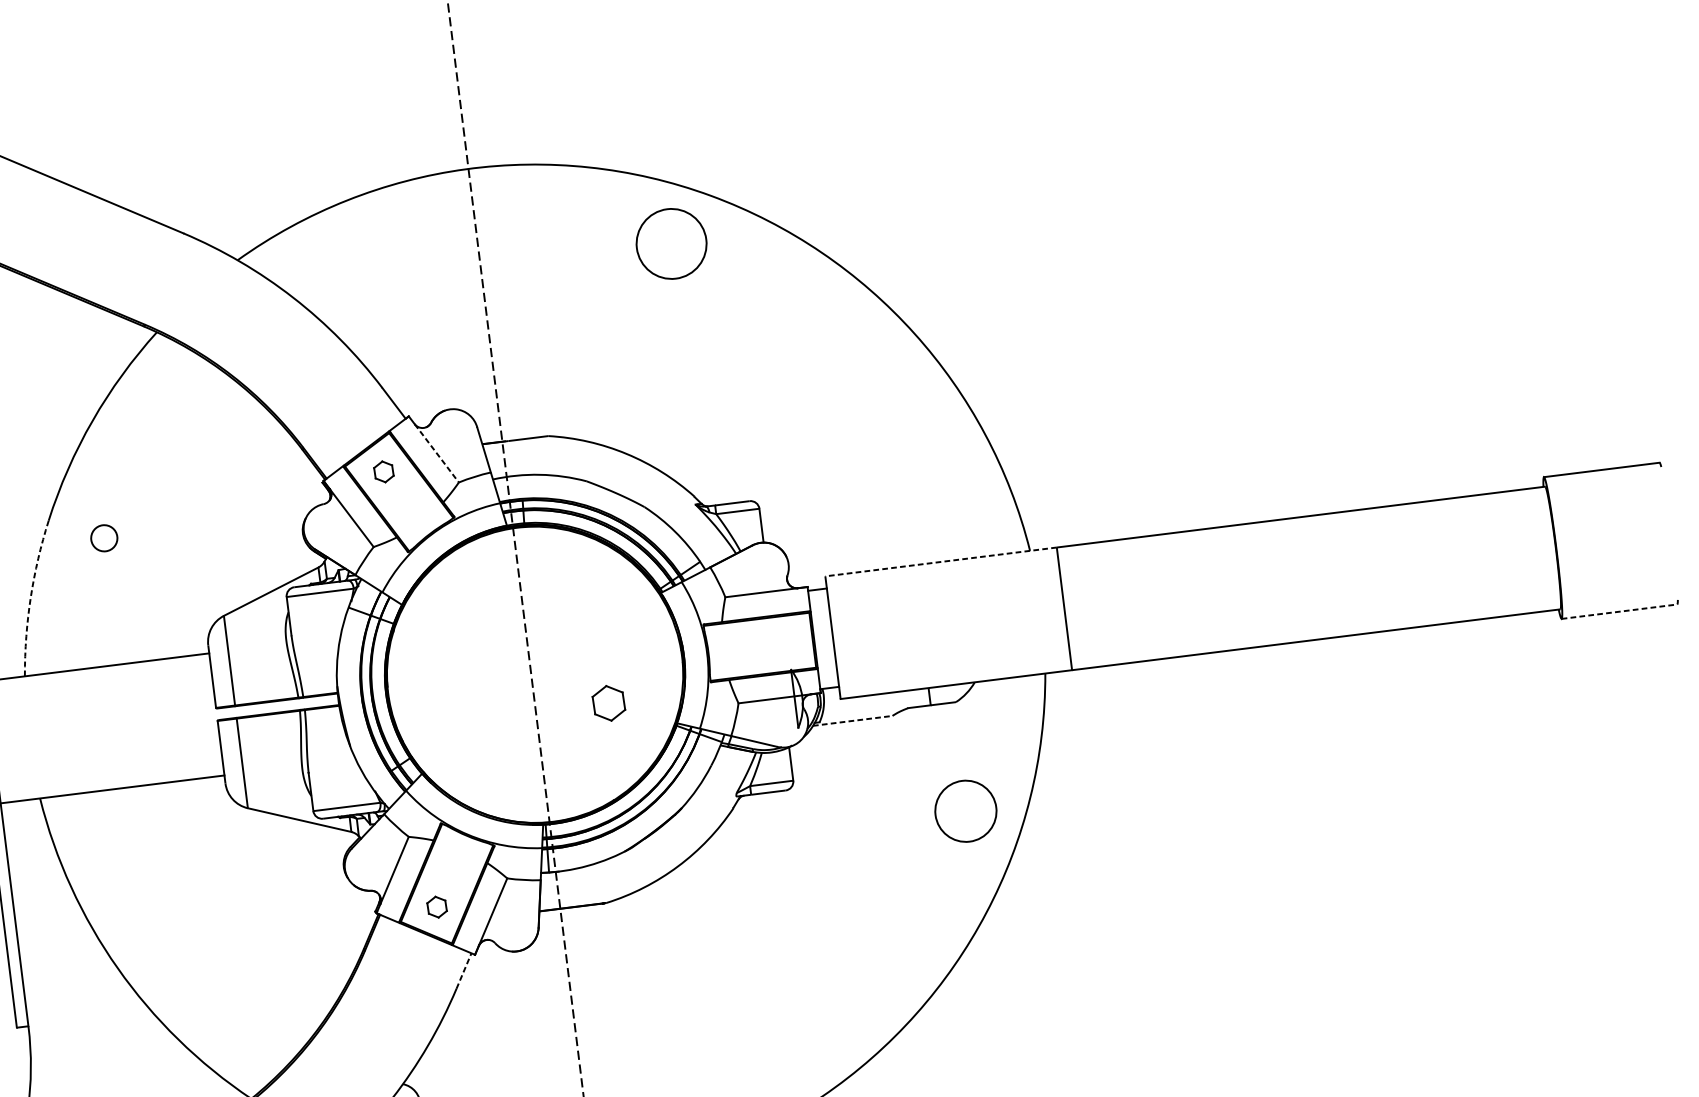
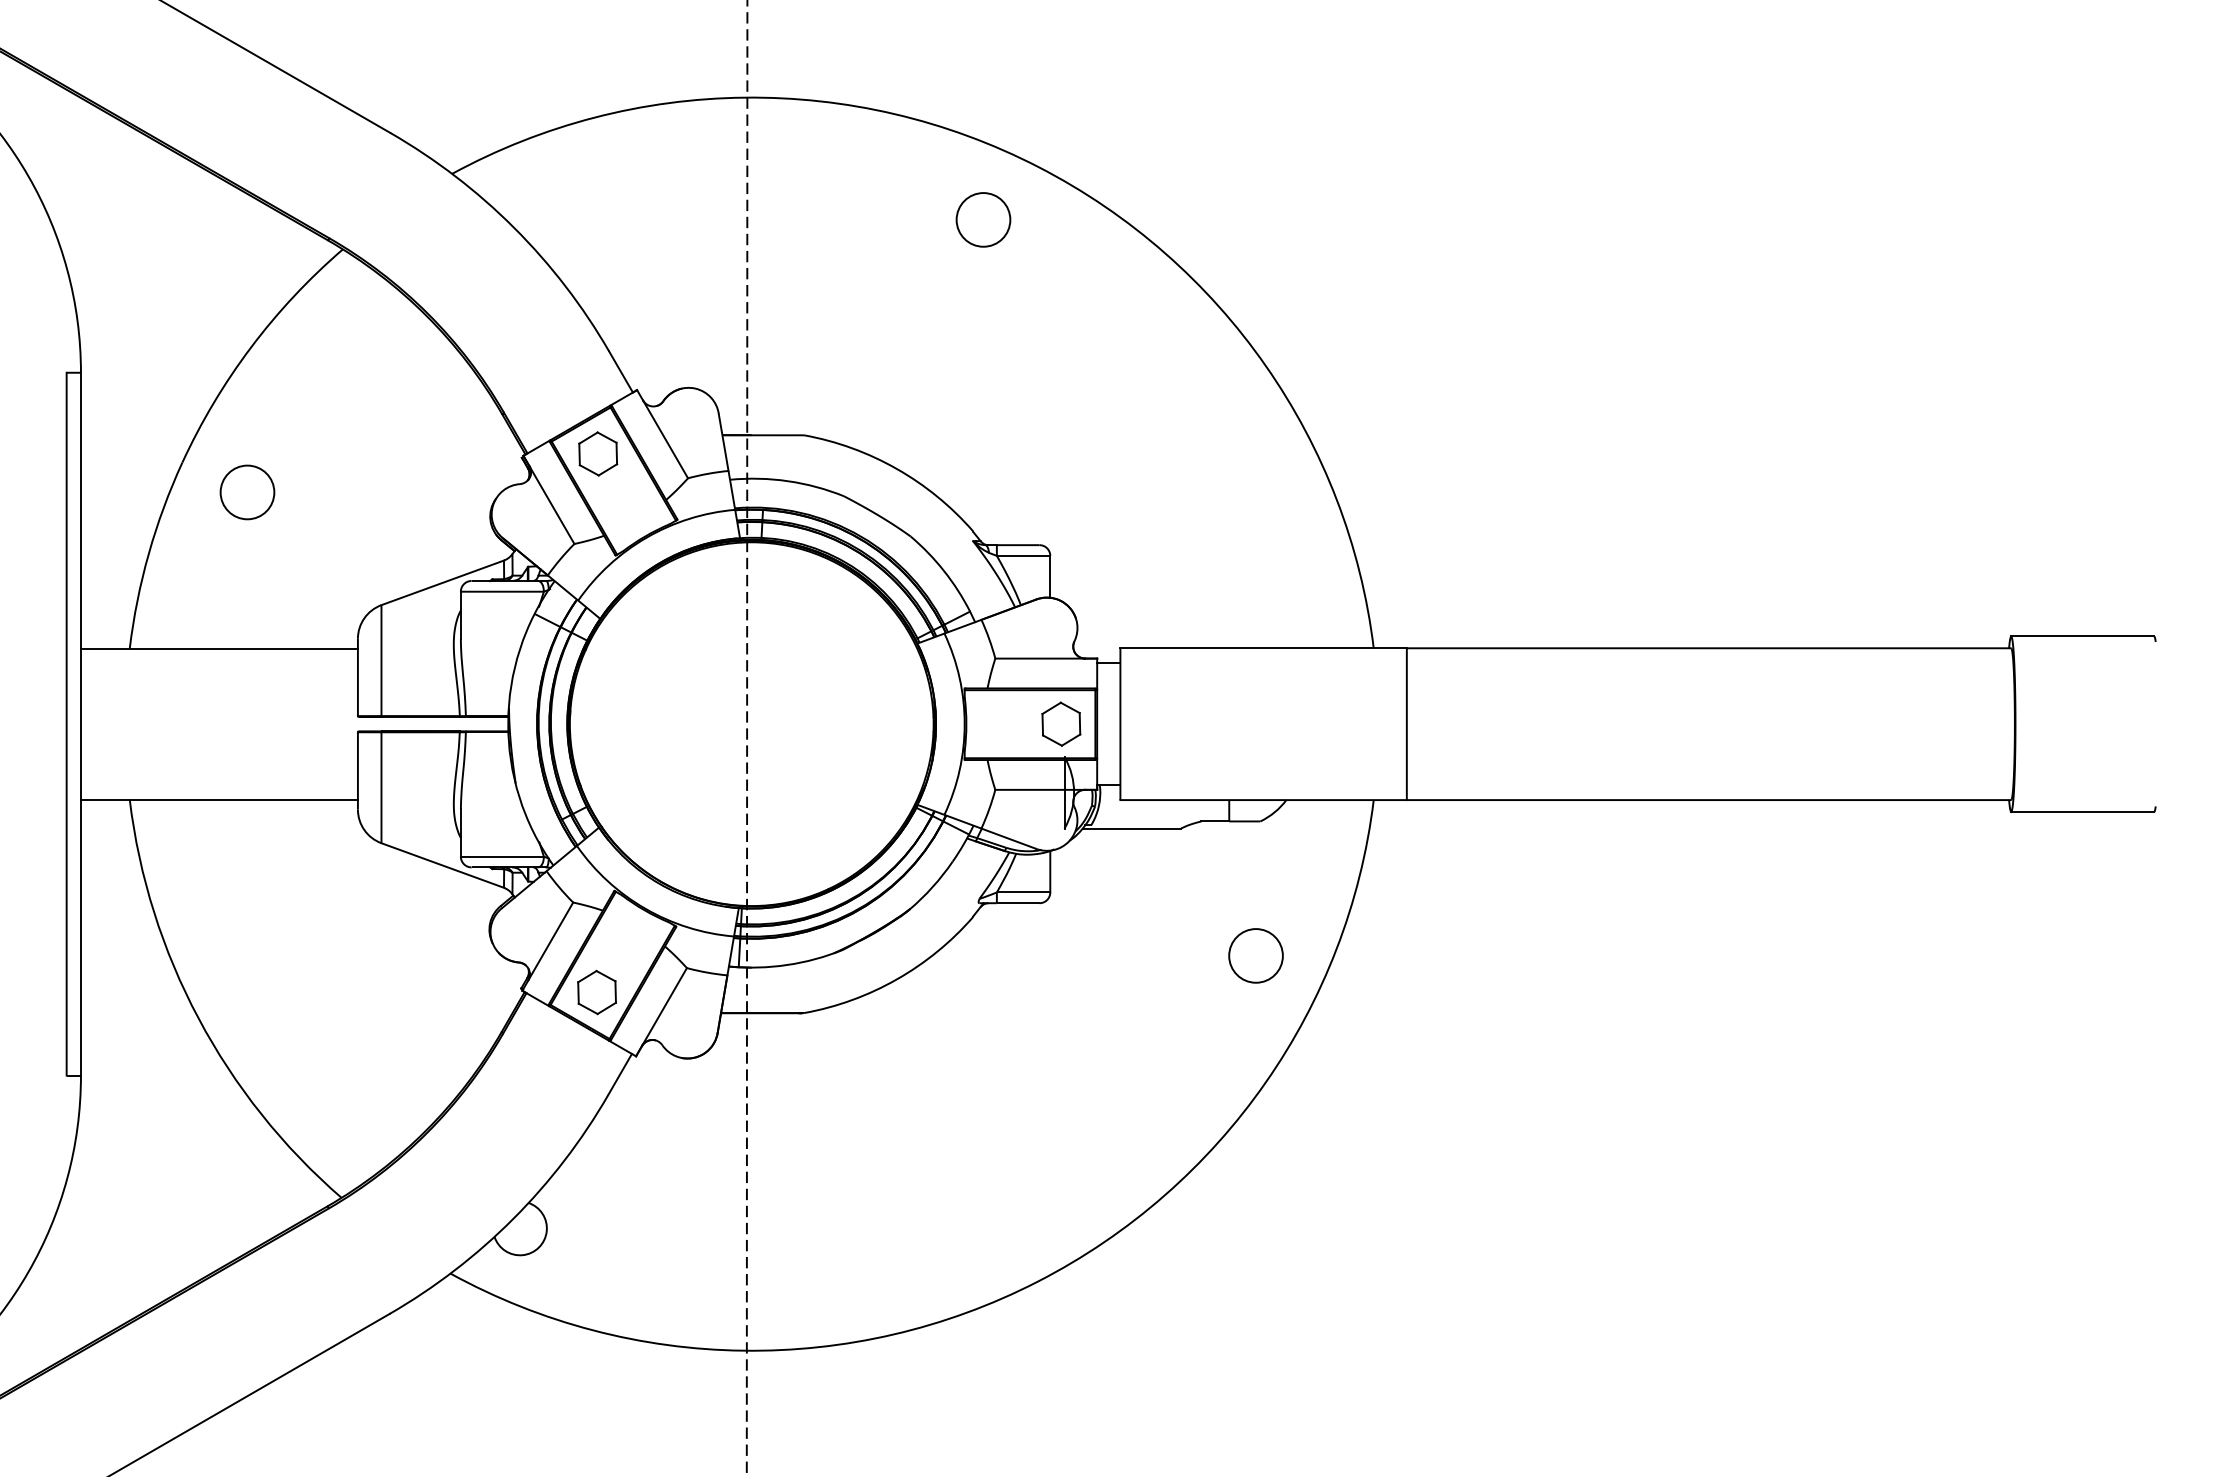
circle: (671, 243) -> (983, 219), size x0.62
line: (436, 453) -> (665, 439), dashed -> solid
part: (384, 471) -> (598, 453), size x1.67
circle: (104, 538) -> (247, 492), size x1.67
line: (941, 562) -> (1263, 648), dashed -> solid
arc: (30, 597) -> (148, 553), dashed -> solid
line: (1619, 611) -> (2082, 811), dashed -> solid
part: (608, 702) -> (1061, 723), moved
line: (853, 720) -> (1132, 828), dashed -> solid
circle: (965, 811) -> (1255, 955), size x0.71
part: (436, 907) -> (596, 992), size x1.67
line: (464, 971) -> (620, 1074), dashed -> solid

